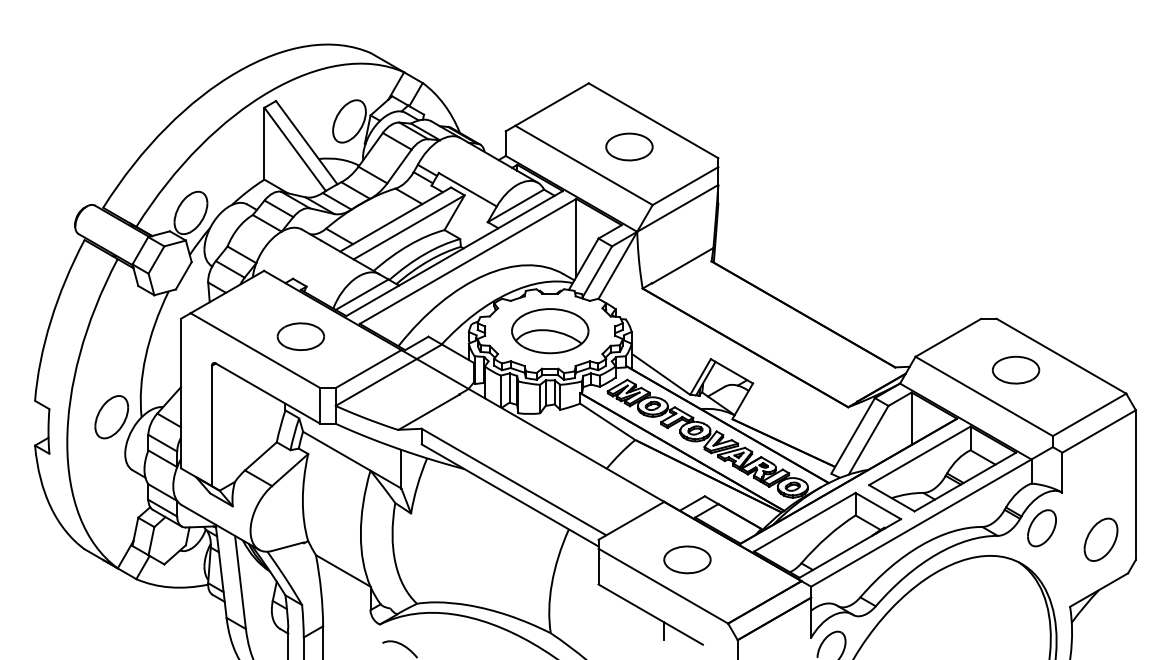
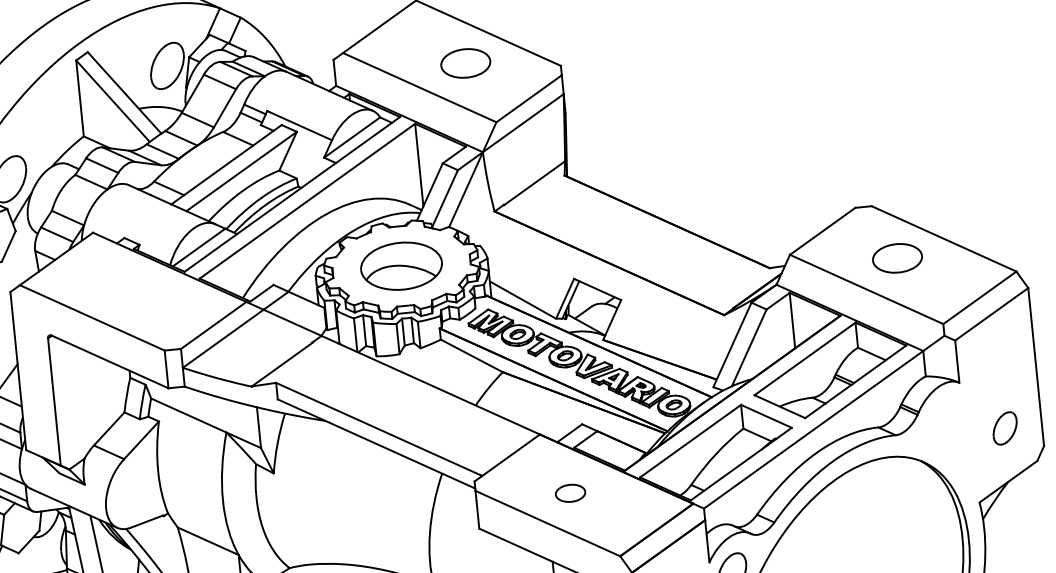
part: (300, 336) -> (138, 298), removed
part: (1041, 528) -> (941, 422), removed
part: (1100, 539) -> (1004, 428), size x0.7
part: (687, 559) -> (570, 492), size x0.6

